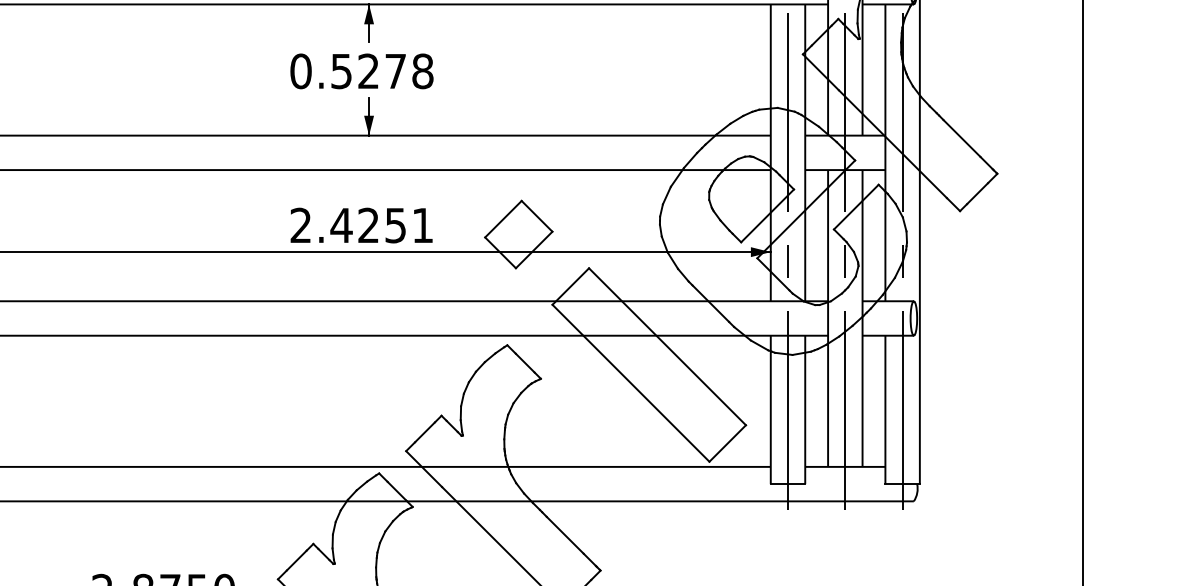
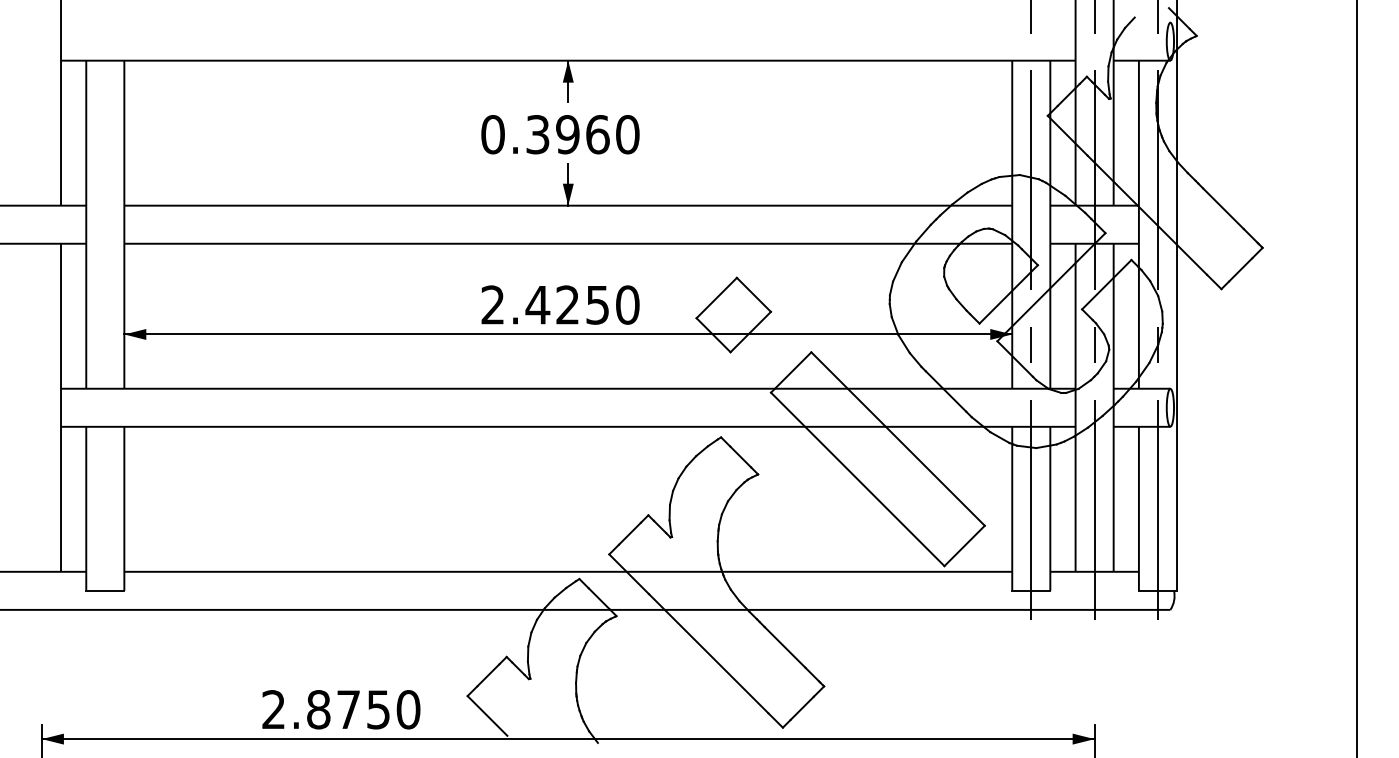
text: (382, 71) -> (583, 134), 0.5278 -> 0.3960
text: (422, 225) -> (627, 304), 2.4251 -> 2.4250

